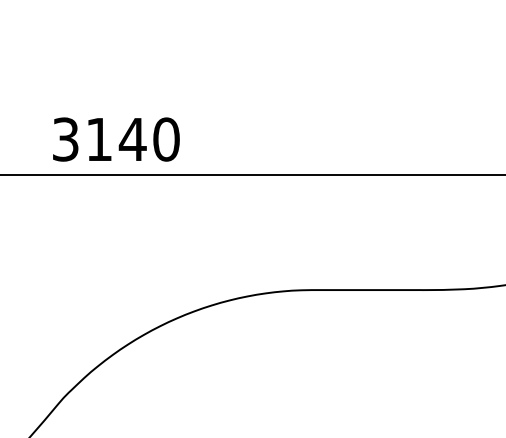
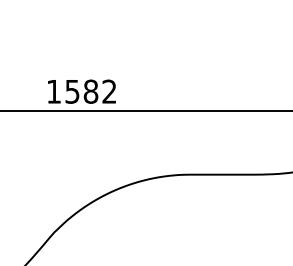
text: (115, 139) -> (81, 91), 3140 -> 1582

